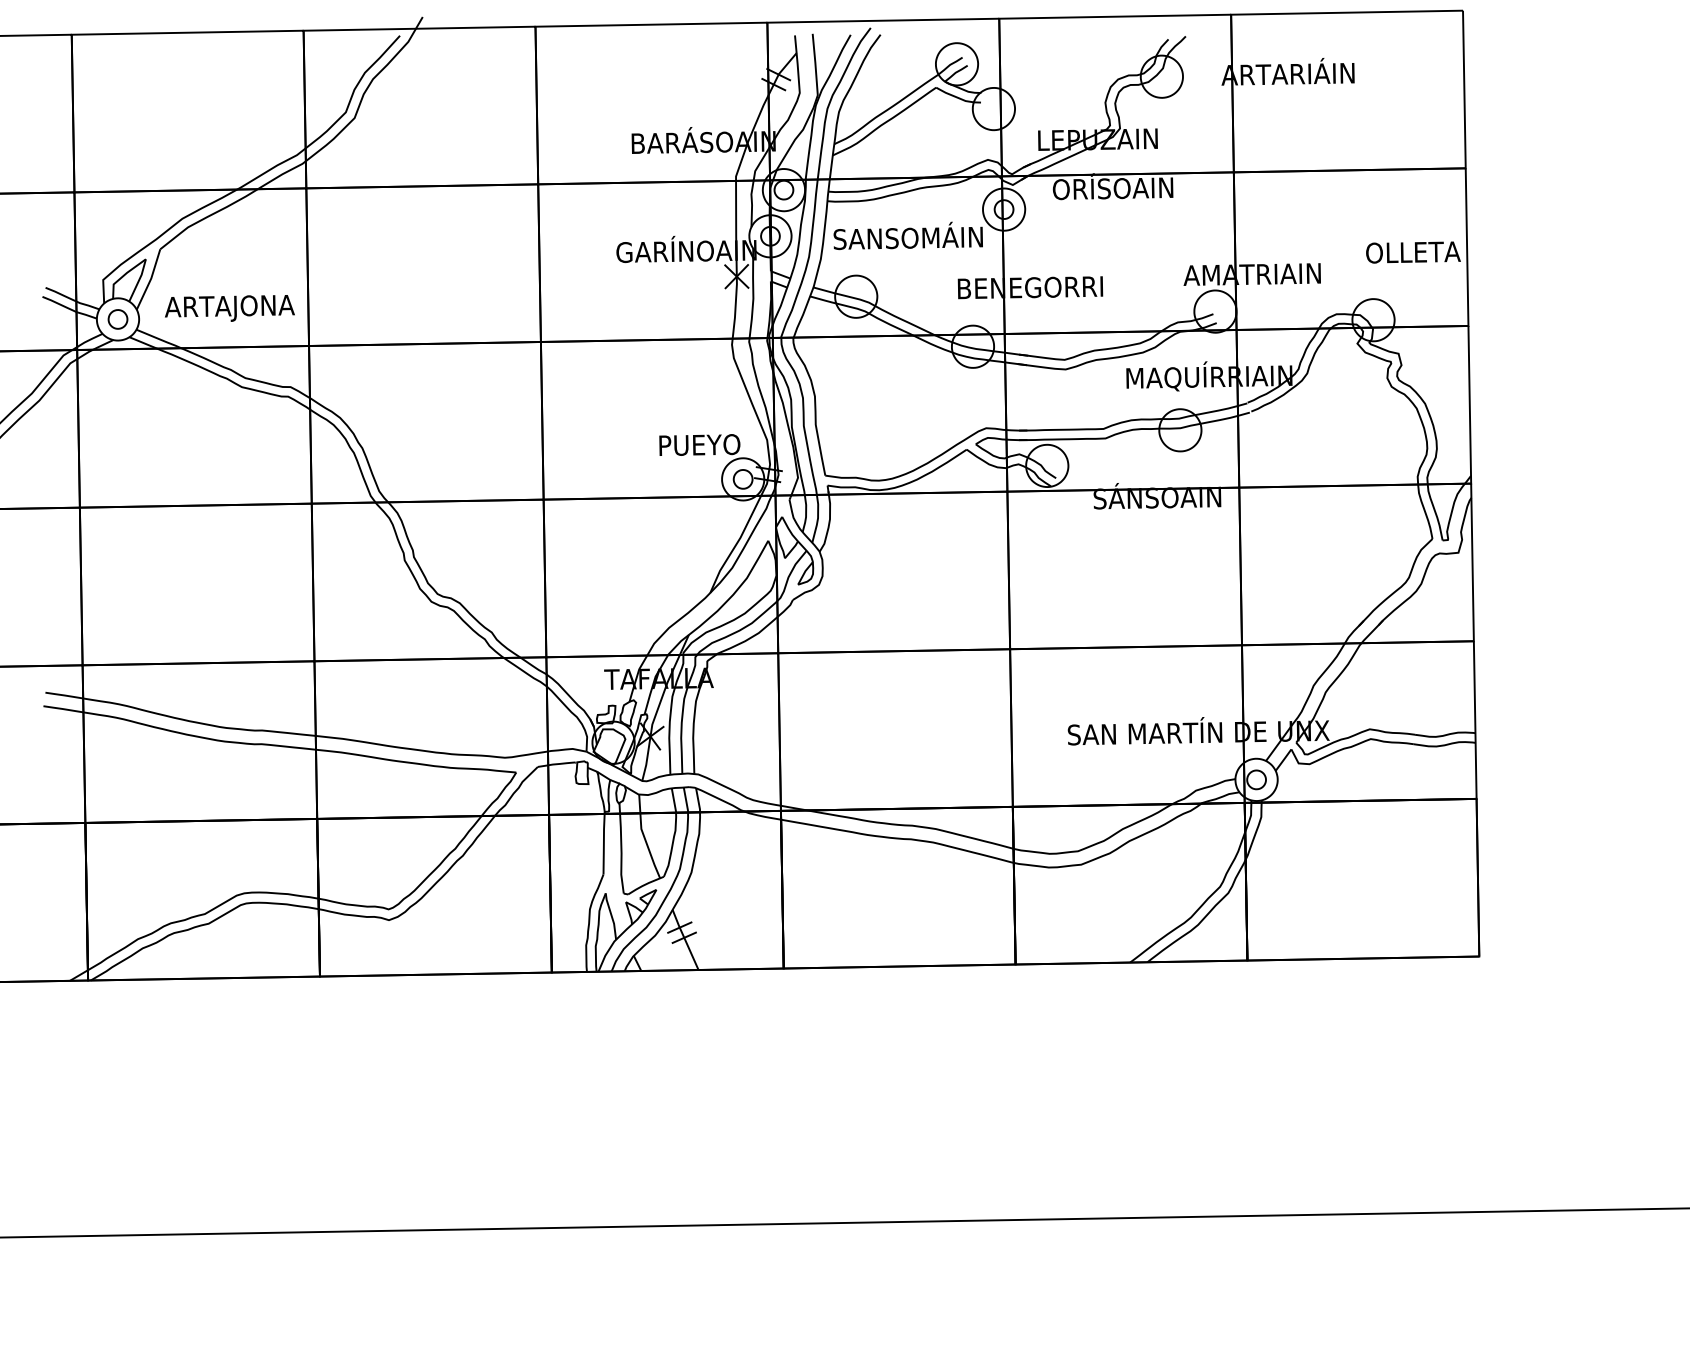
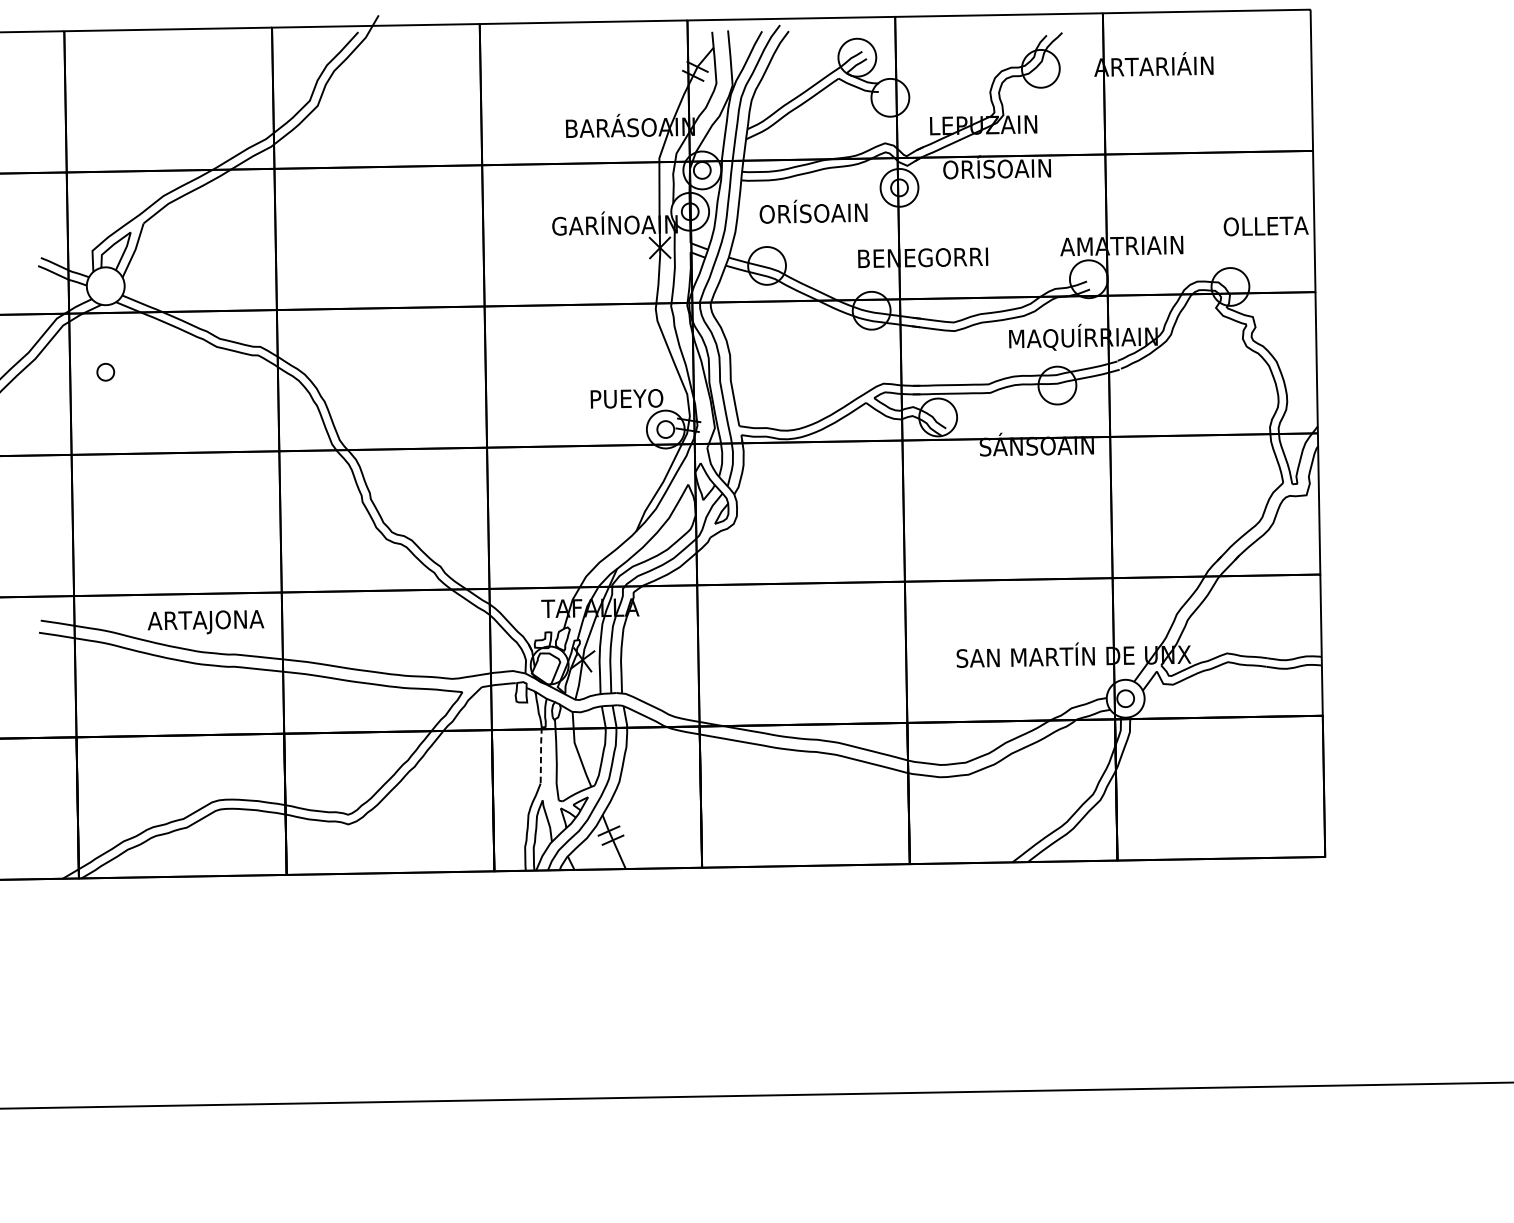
text: (907, 235) -> (812, 211), SANSOMÁIN -> ORÍSOAIN
text: (229, 308) -> (205, 622), moved
part: (117, 319) -> (105, 372), moved
line: (603, 843) -> (540, 755), solid -> dashed

